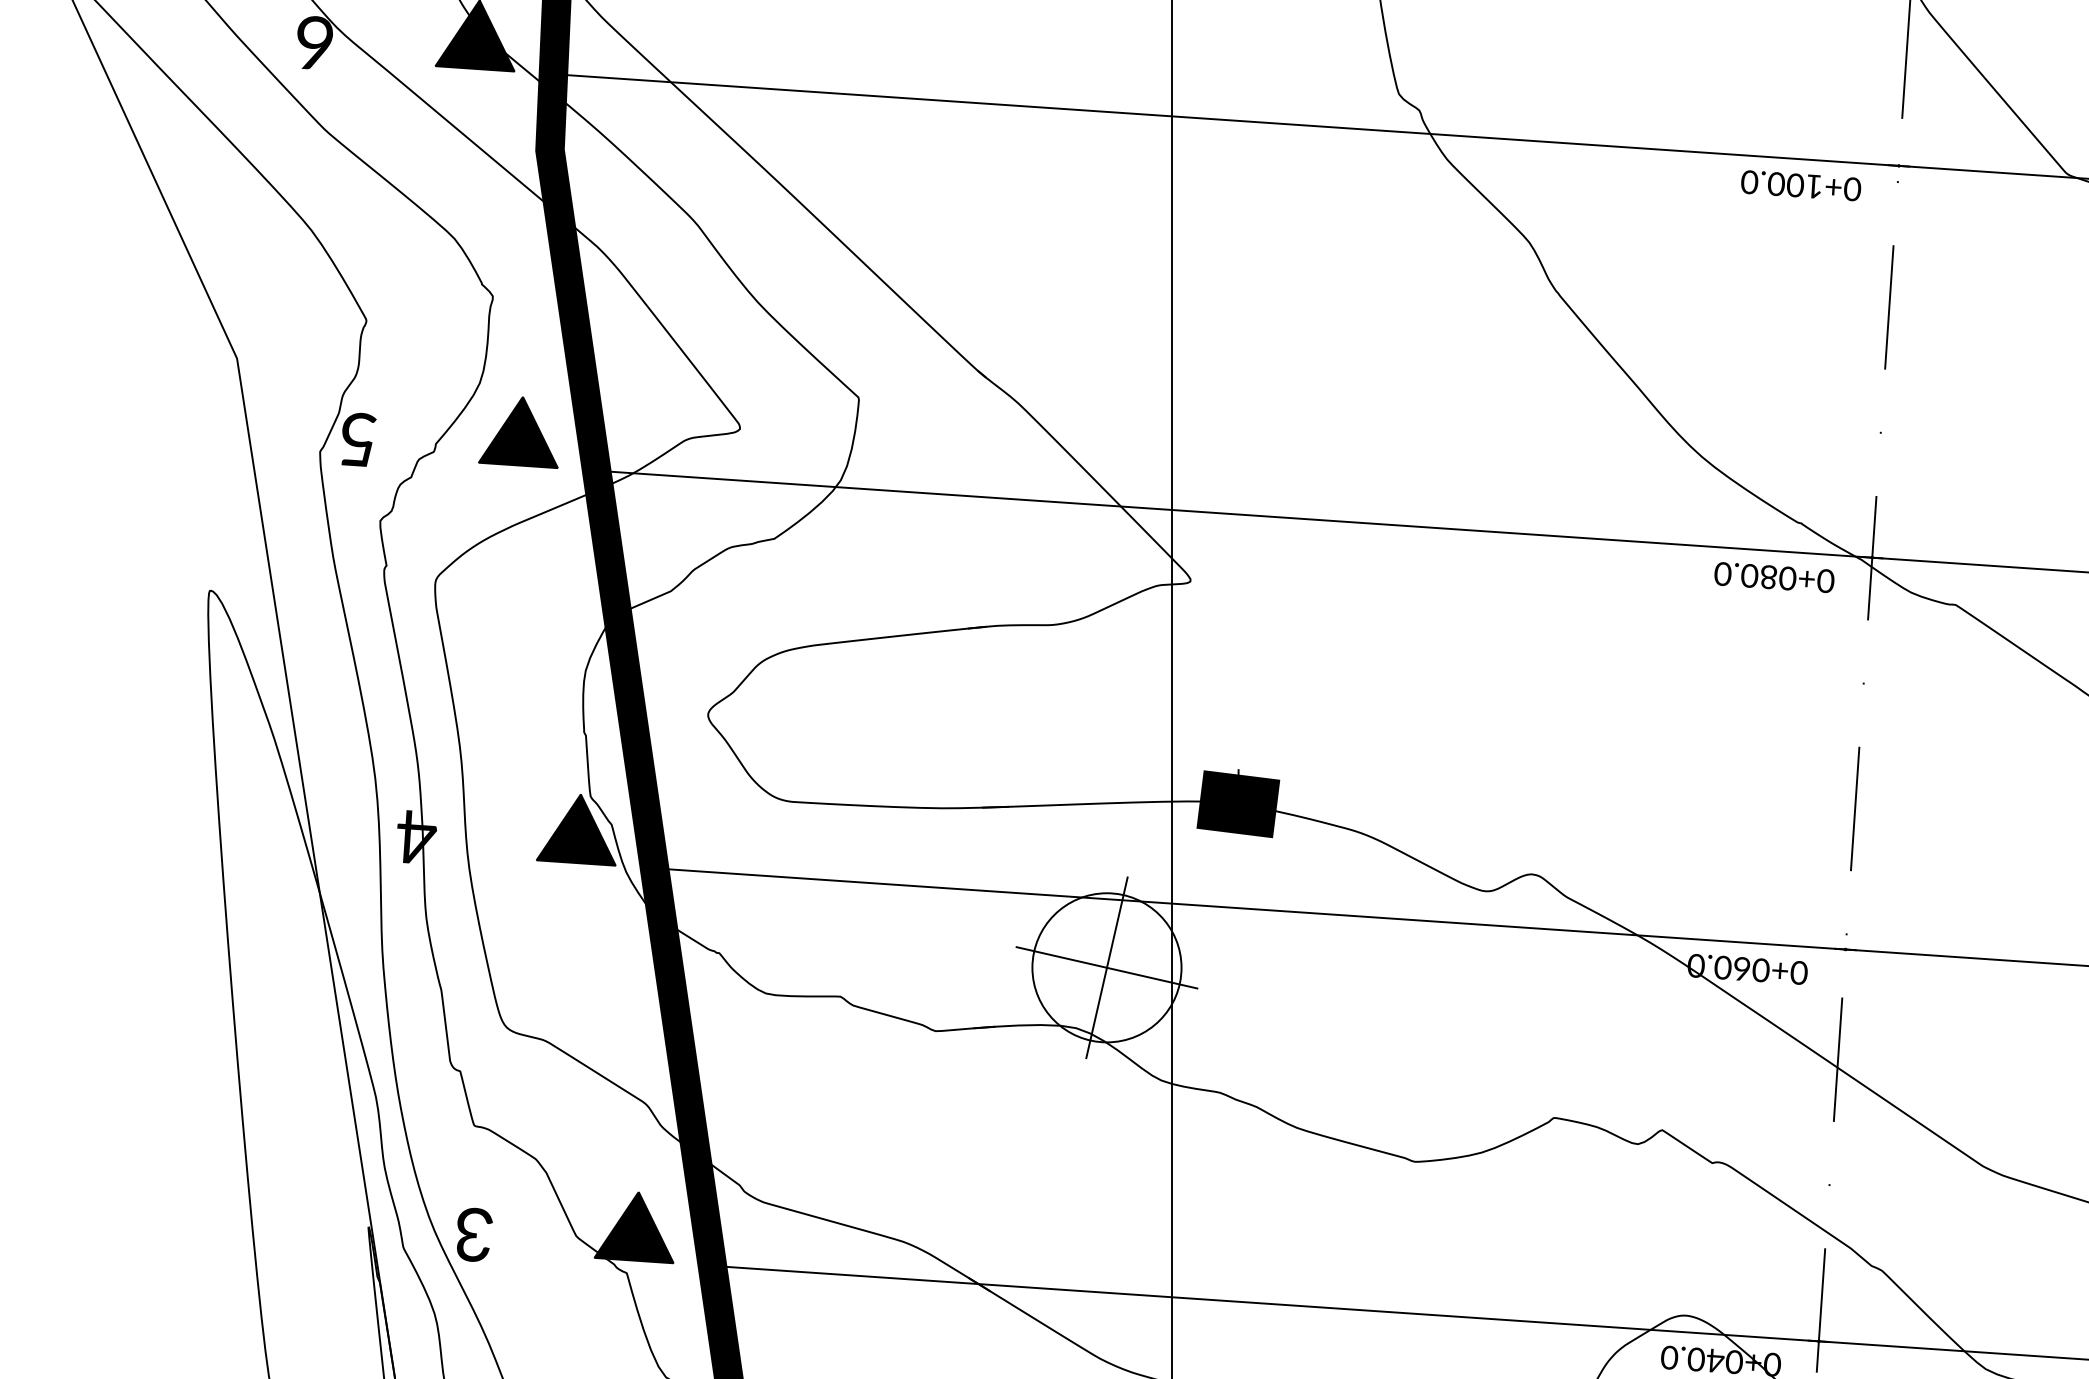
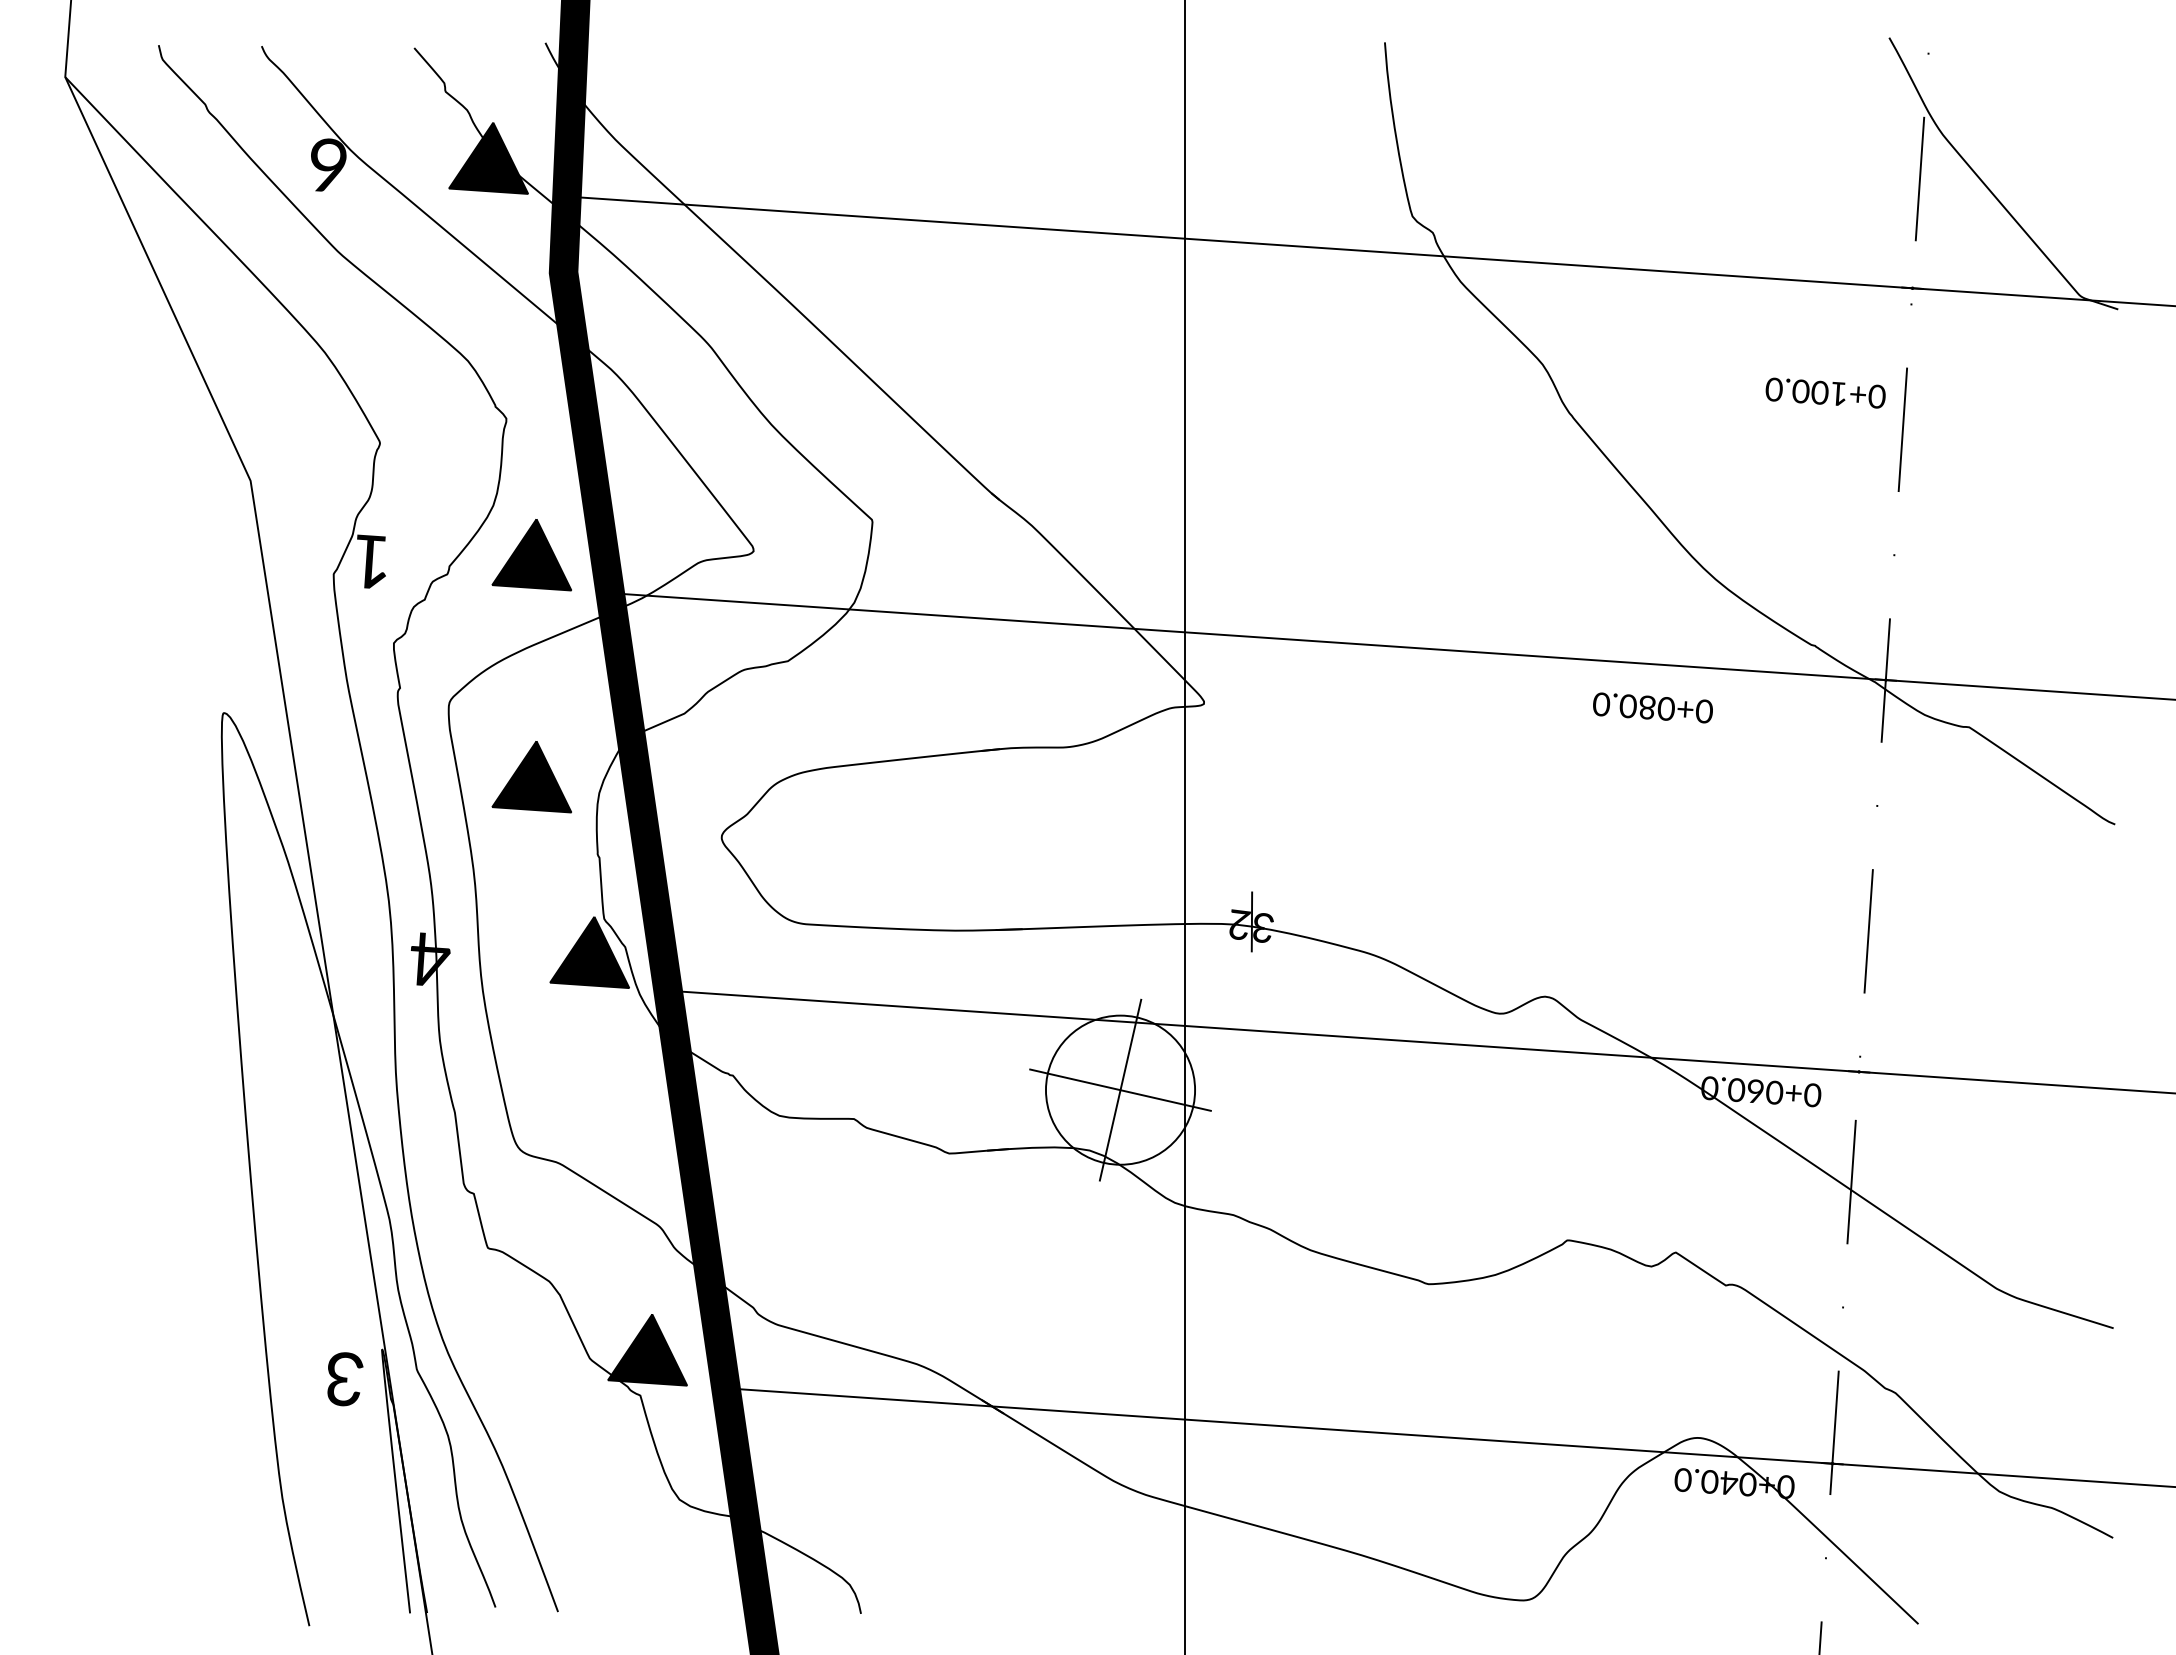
text: (1800, 185) -> (1825, 392), moved
text: (358, 439) -> (372, 561), 5 -> 1
text: (1773, 577) -> (1652, 707), moved
part: (517, 655) -> (531, 777), added
fill: (1237, 804) -> (1251, 926), removed
text: (474, 1235) -> (345, 1379), moved

